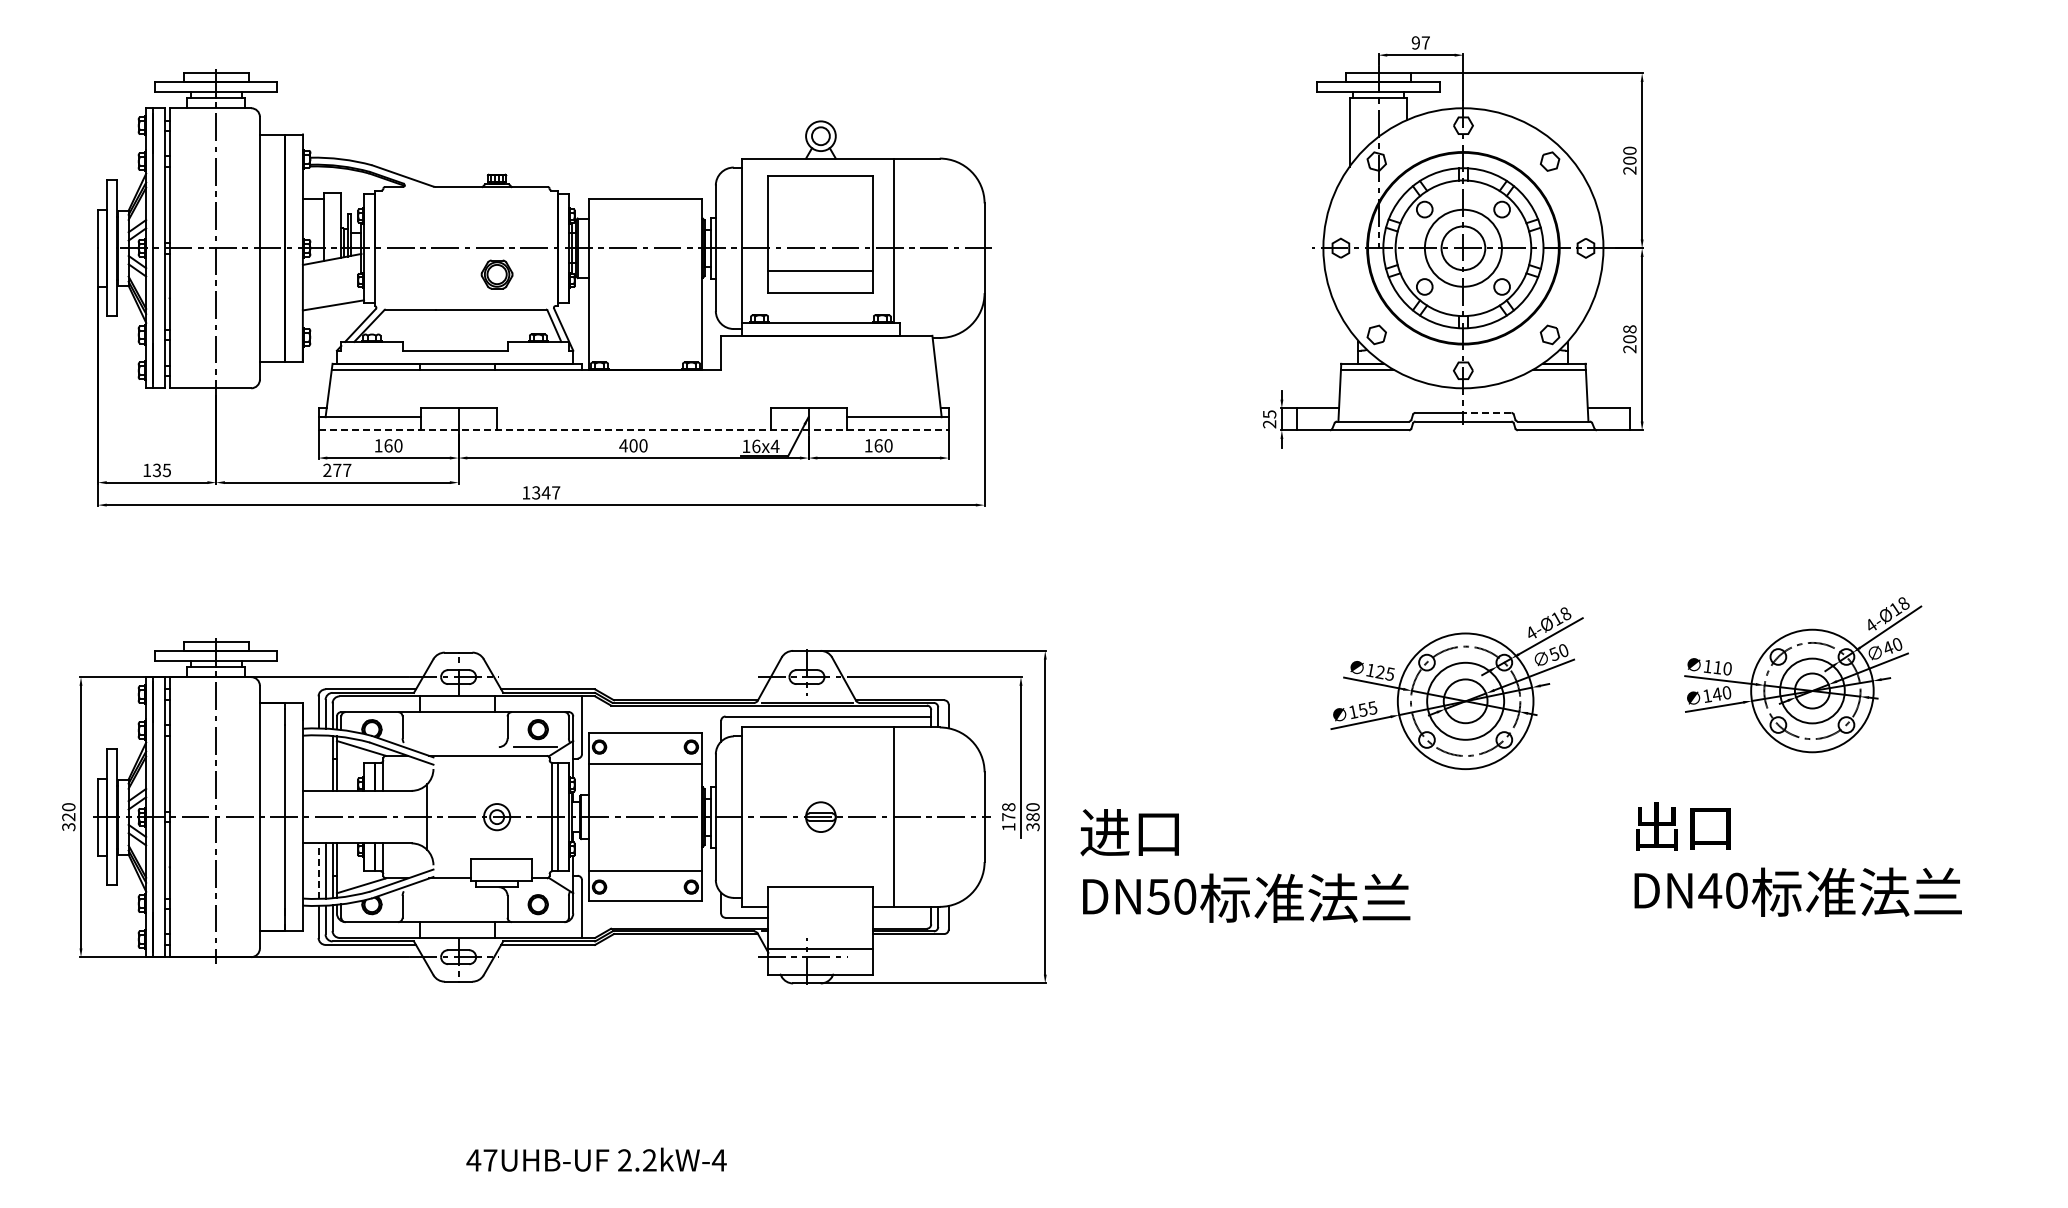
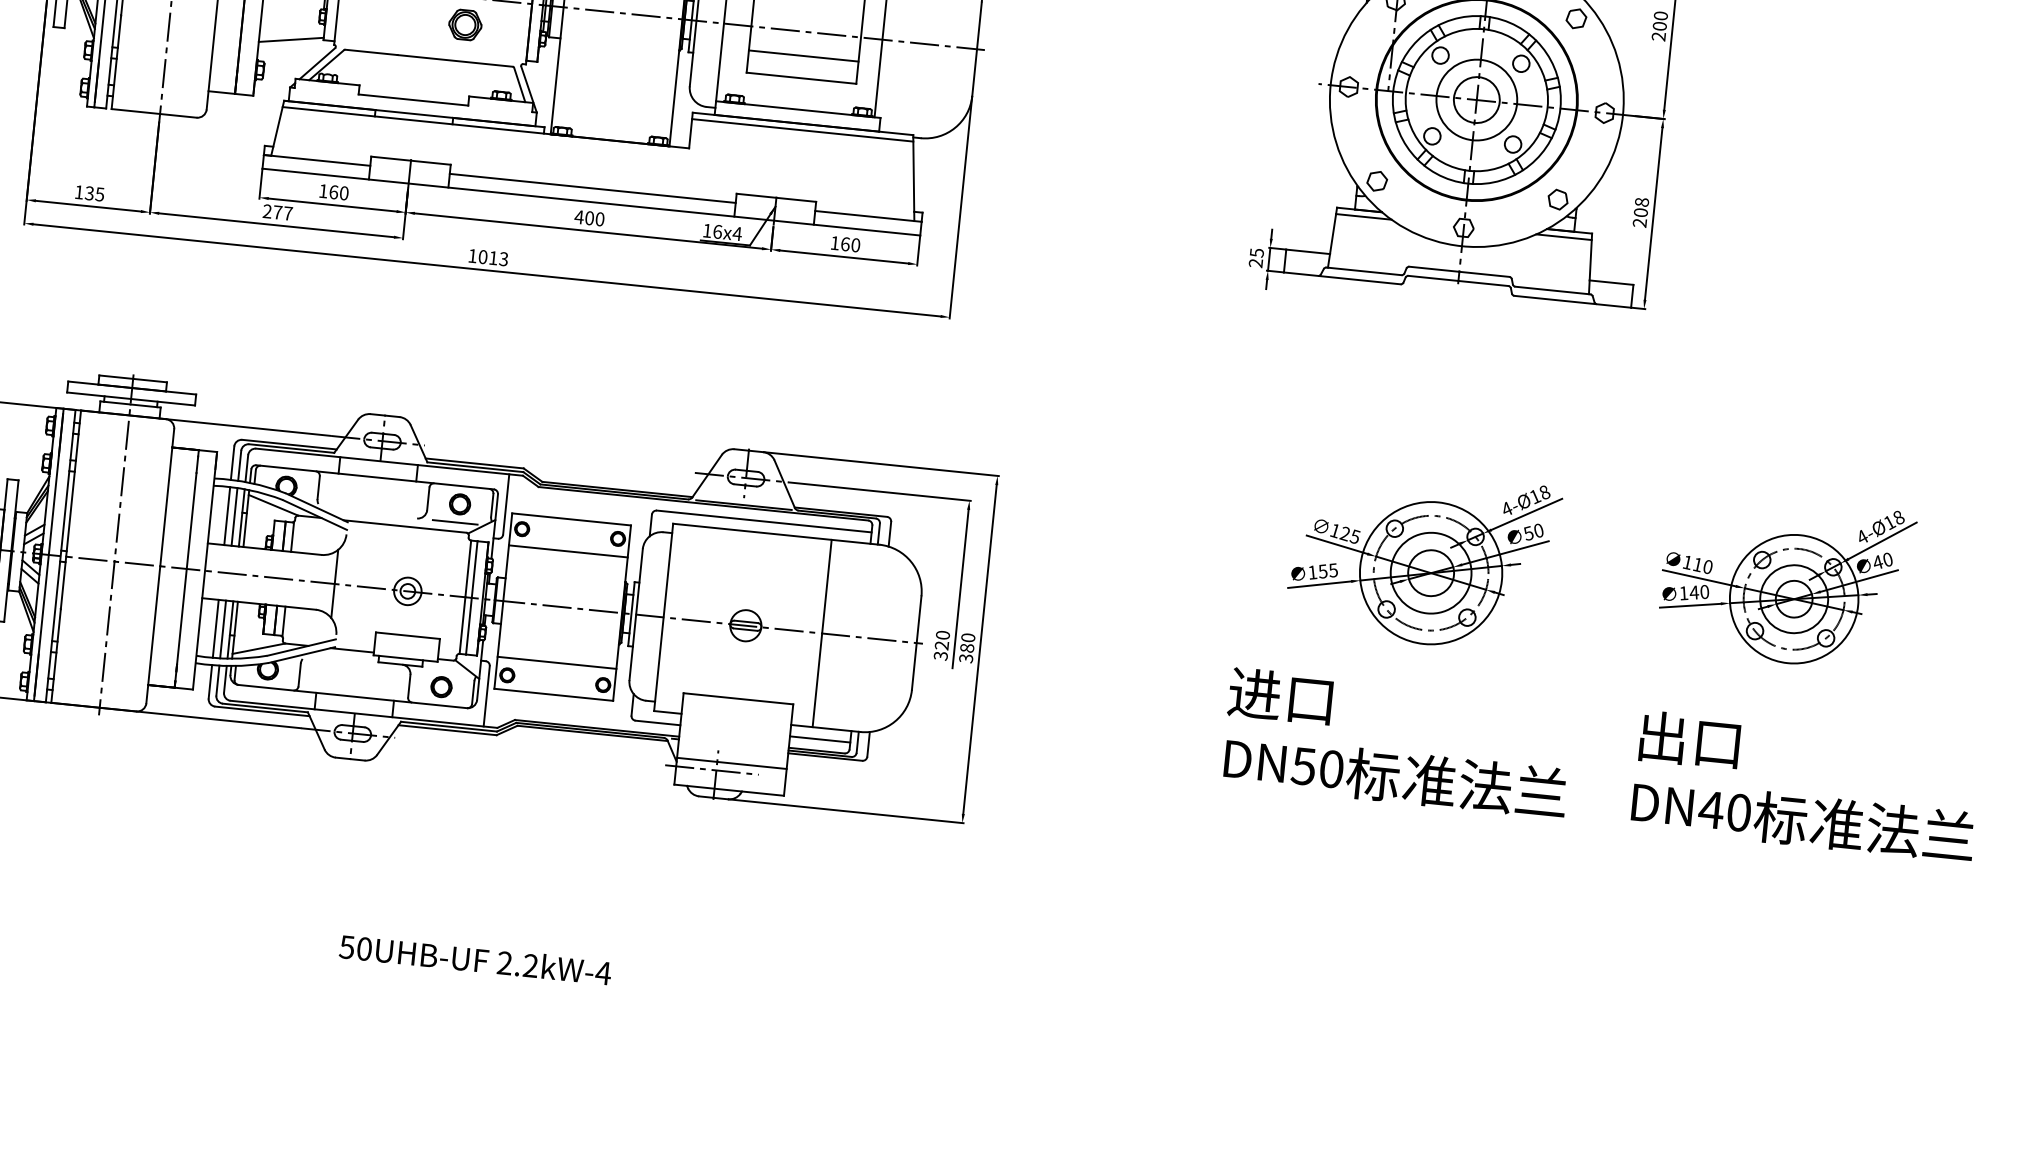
line: (827, 341) -> (803, 129), added
line: (1487, 412) -> (1484, 274), dashed -> solid
line: (633, 417) -> (592, 188), added
line: (634, 430) -> (592, 202), dashed -> solid
text: (546, 492) -> (493, 257), 1347 -> 1013
line: (318, 762) -> (227, 515), added
line: (325, 762) -> (234, 516), added
text: (1008, 817) -> (941, 646), 178 -> 320
text: (1797, 859) -> (1805, 786), moved
text: (1245, 865) -> (1397, 742), moved
line: (318, 871) -> (215, 629), dashed -> solid
line: (902, 917) -> (820, 739), added
text: (481, 1160) -> (355, 948), 47UHB-UF -> 50UHB-UF

